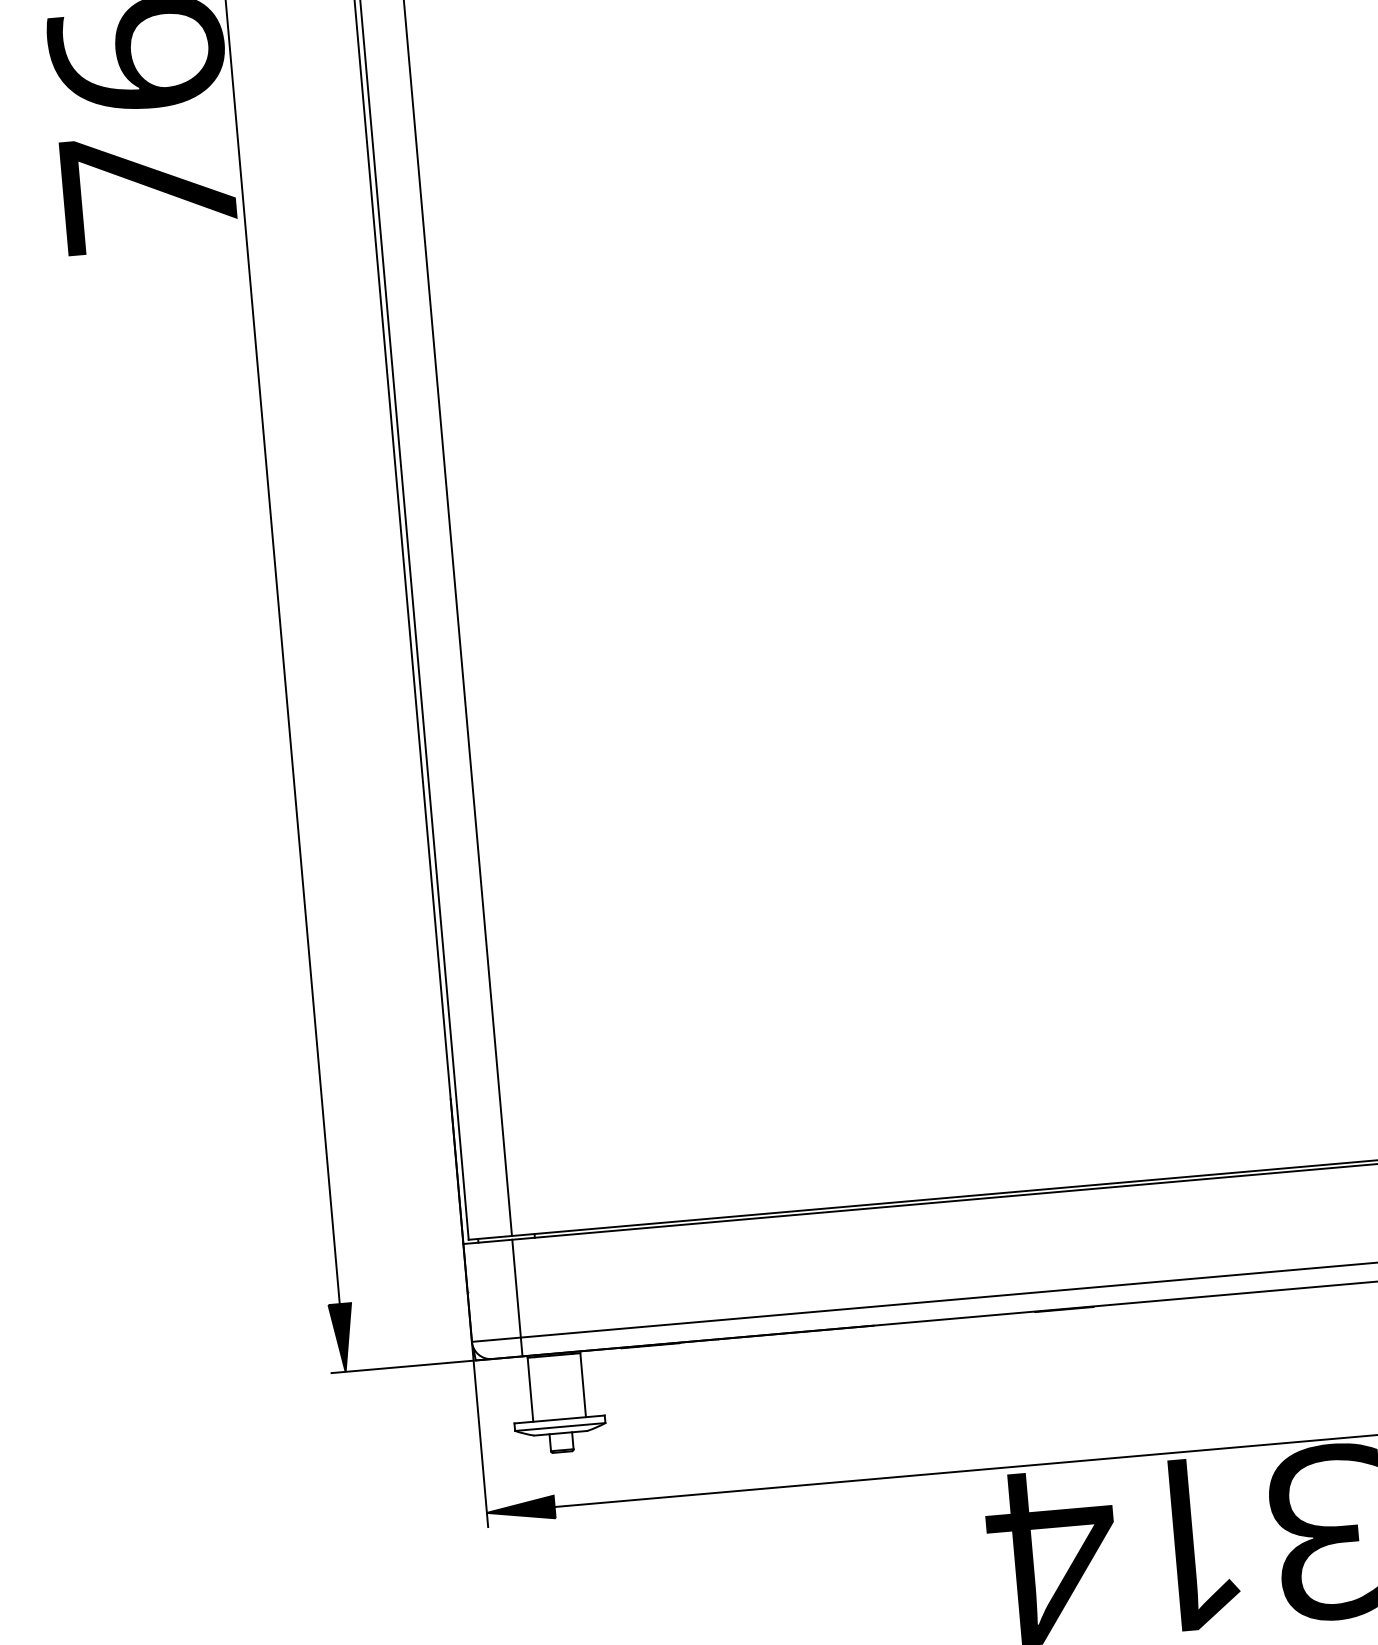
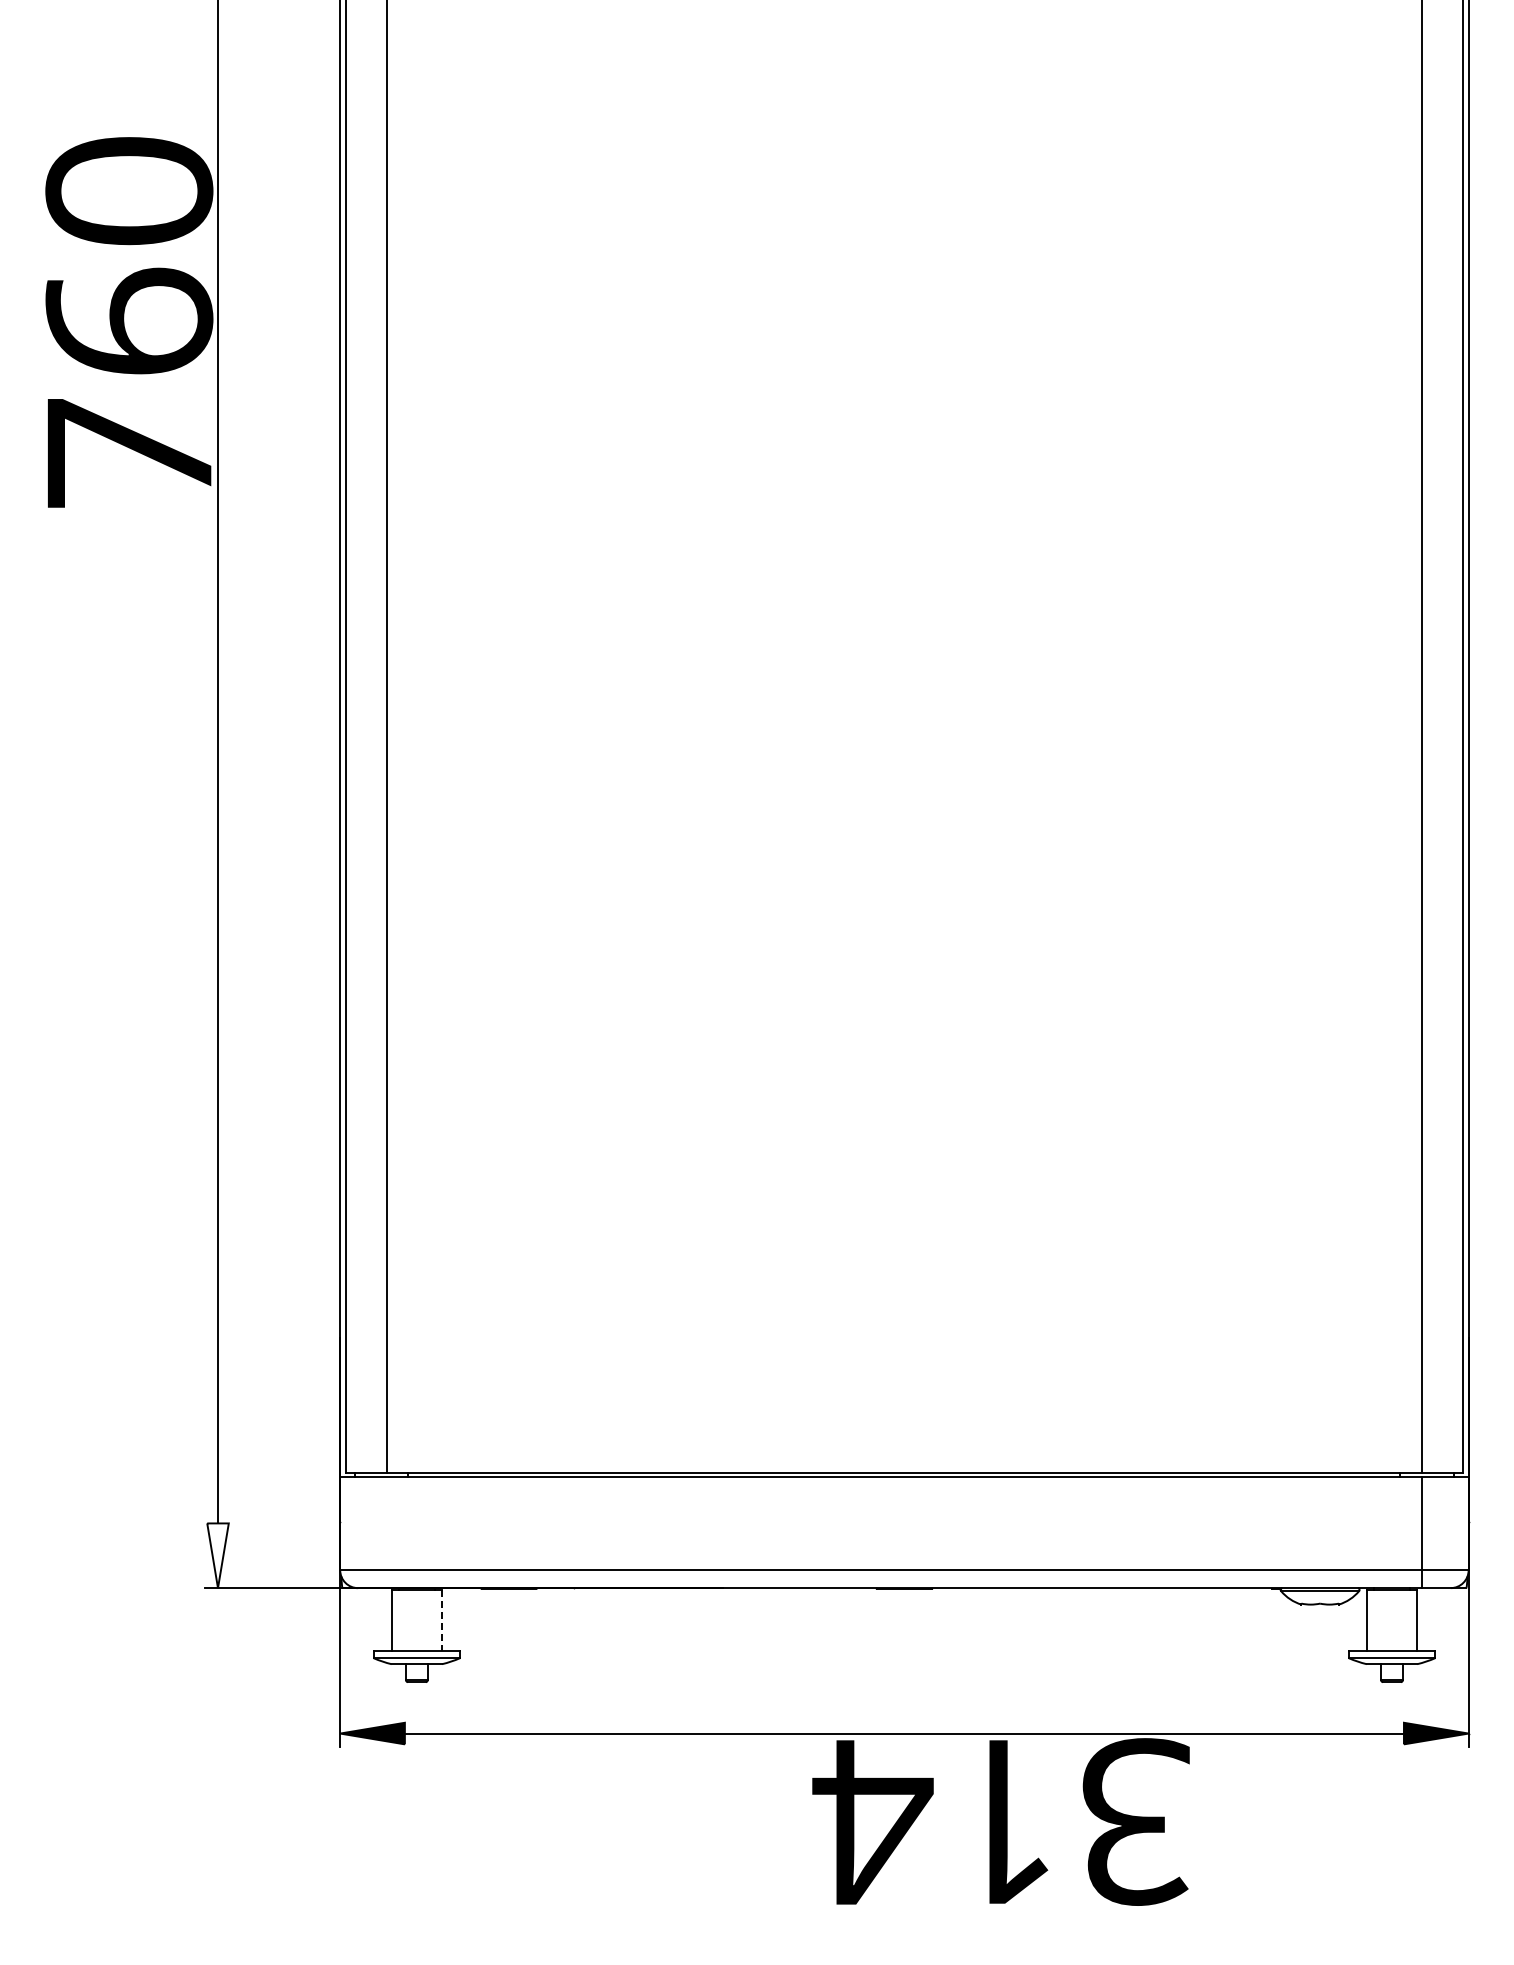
line: (516, 1298) -> (386, 1532), removed
fill: (342, 1337) -> (217, 1555), removed
line: (583, 1385) -> (442, 1620), solid -> dashed

